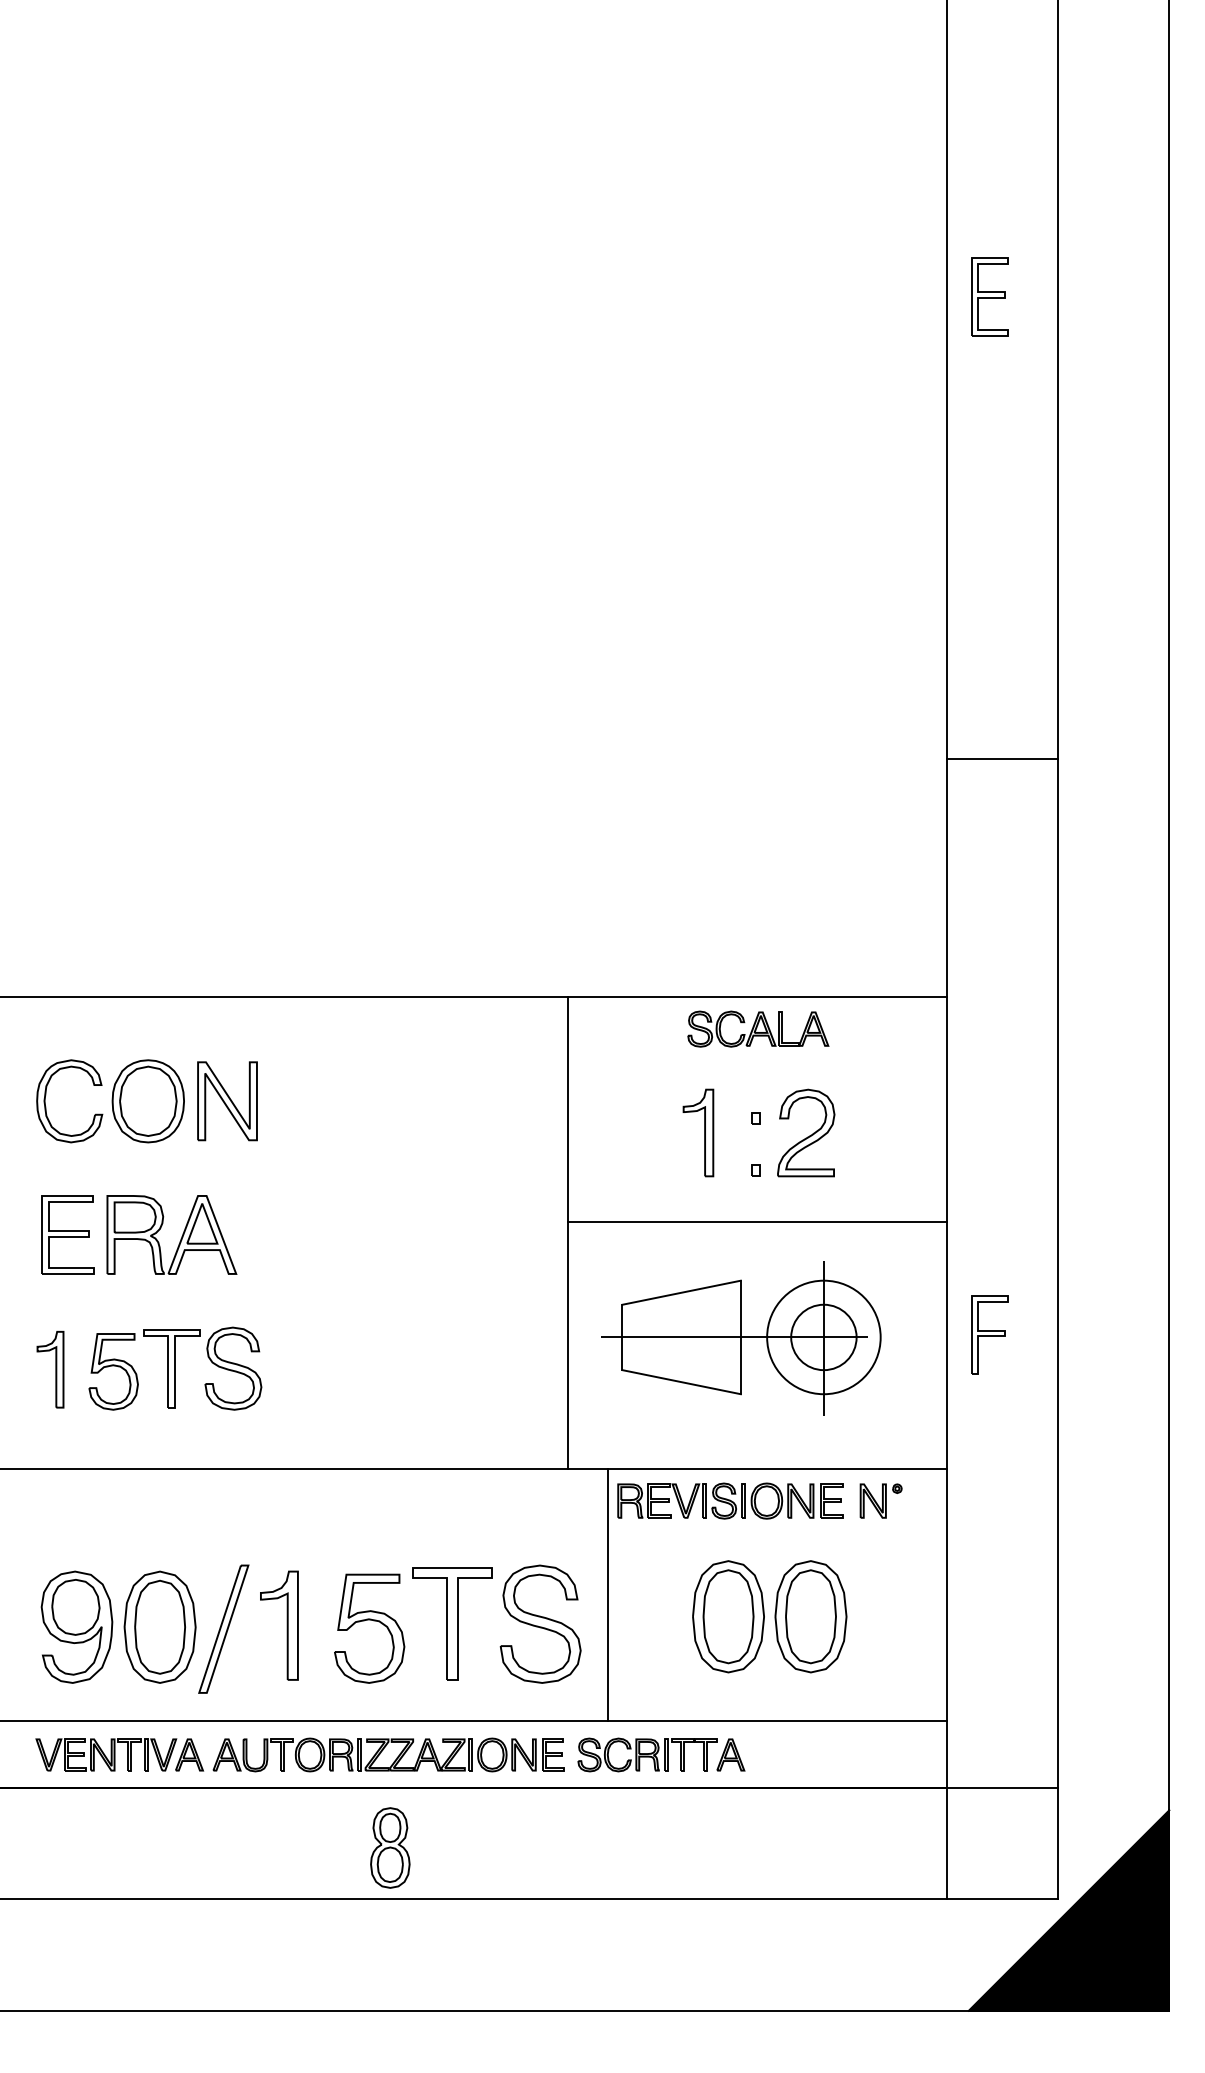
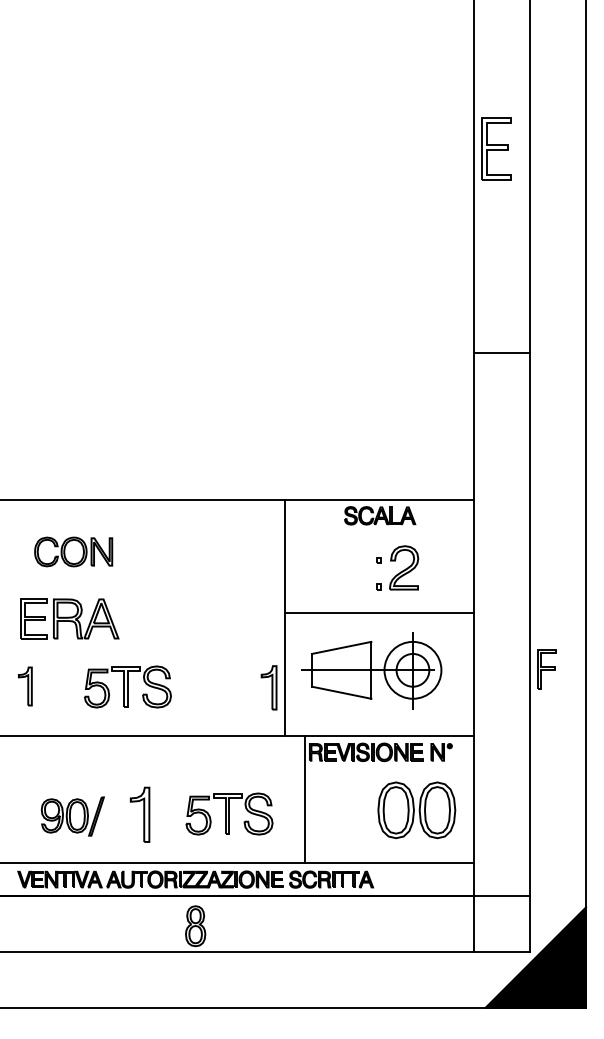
part: (988, 296) -> (495, 148), size x1.6
line: (1002, 759) -> (502, 352), moved
part: (146, 1100) -> (73, 551), size x0.7
part: (697, 1132) -> (268, 687), moved
part: (988, 1335) -> (546, 669), moved
part: (174, 1367) -> (127, 686), moved
part: (769, 1617) -> (416, 810), moved
part: (457, 1623) -> (229, 813), size x0.7
part: (144, 1629) -> (72, 816), size x0.6

